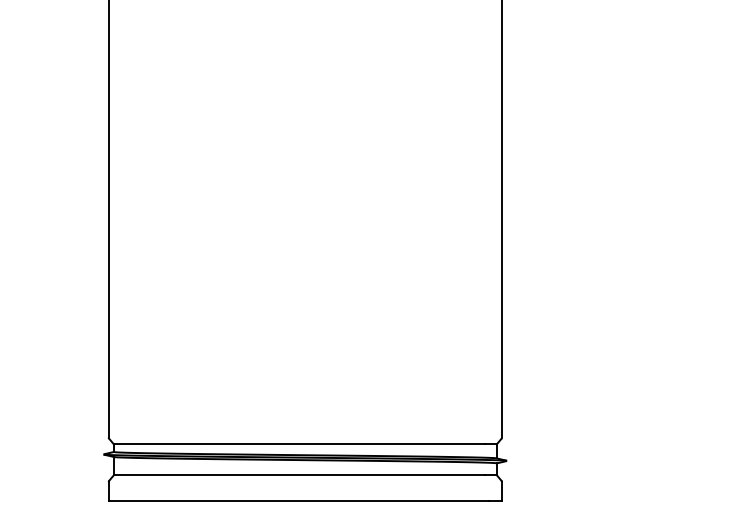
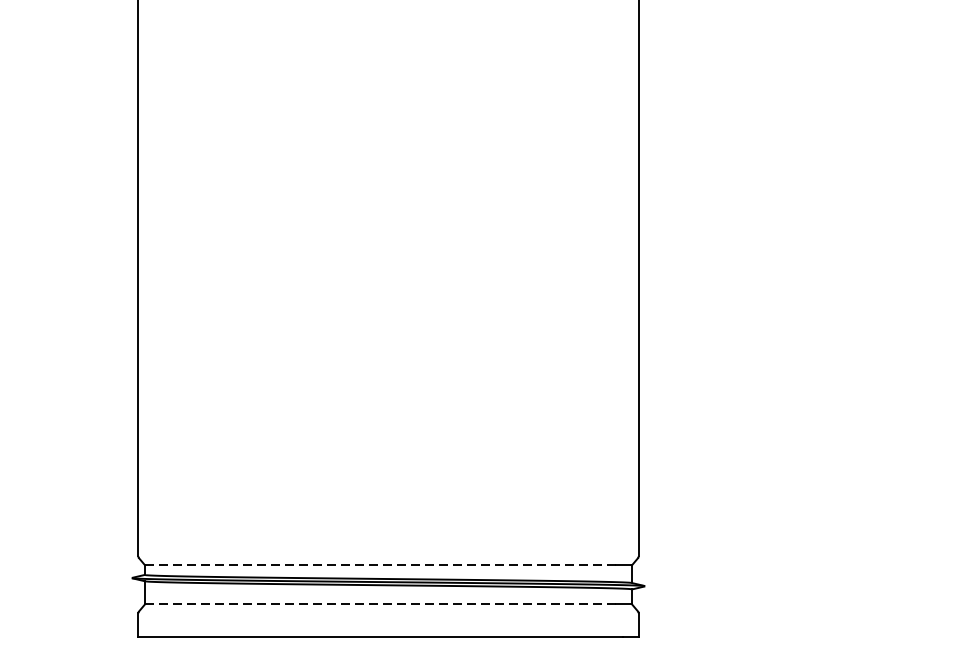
line: (299, 444) -> (381, 565), solid -> dashed
line: (299, 475) -> (381, 604), solid -> dashed

